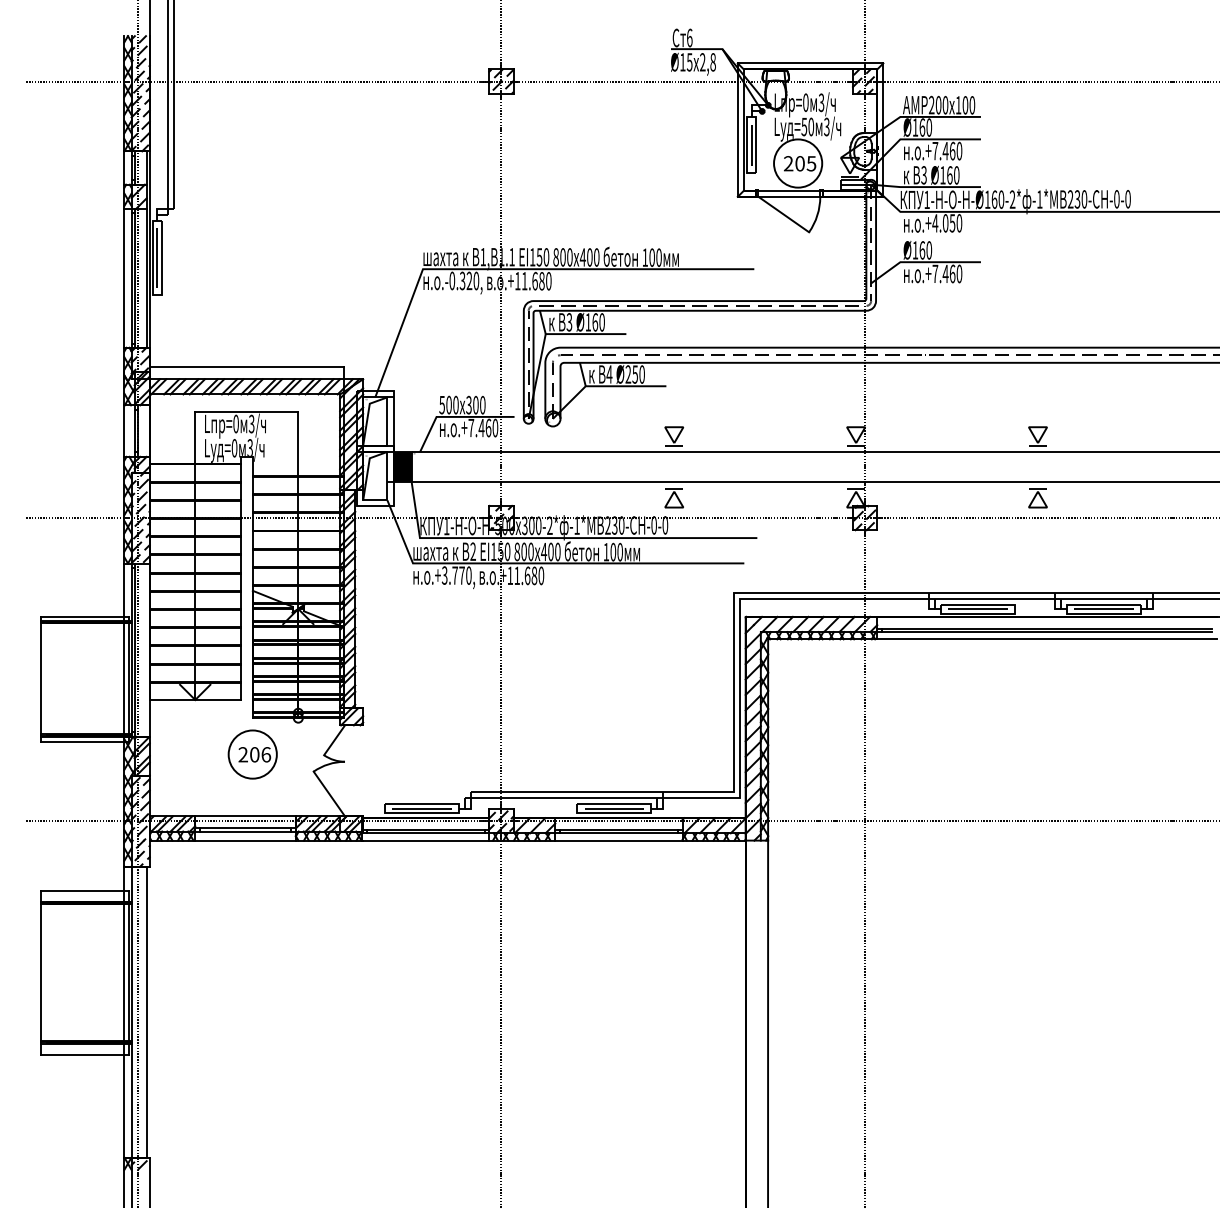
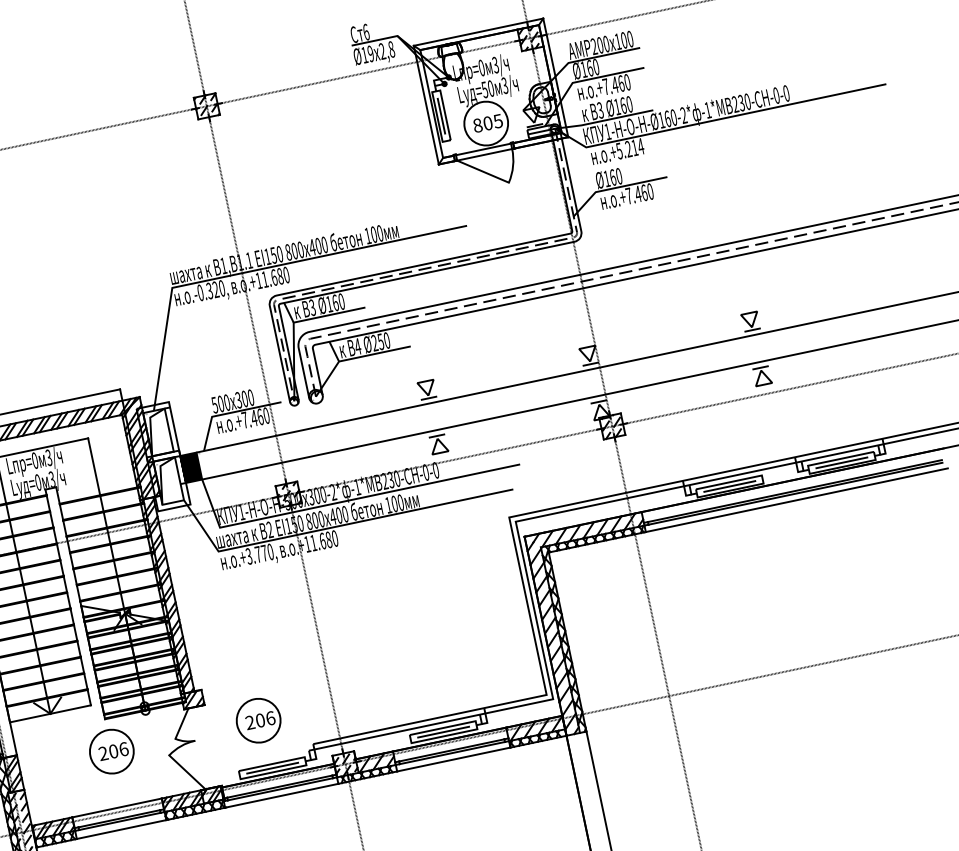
text: (689, 62) -> (370, 54), Ø15 -> Ø19
text: (788, 163) -> (477, 125), 205 -> 805
text: (947, 223) -> (630, 148), .+4.050 -> .+5.214
part: (417, 754) -> (258, 720), added

